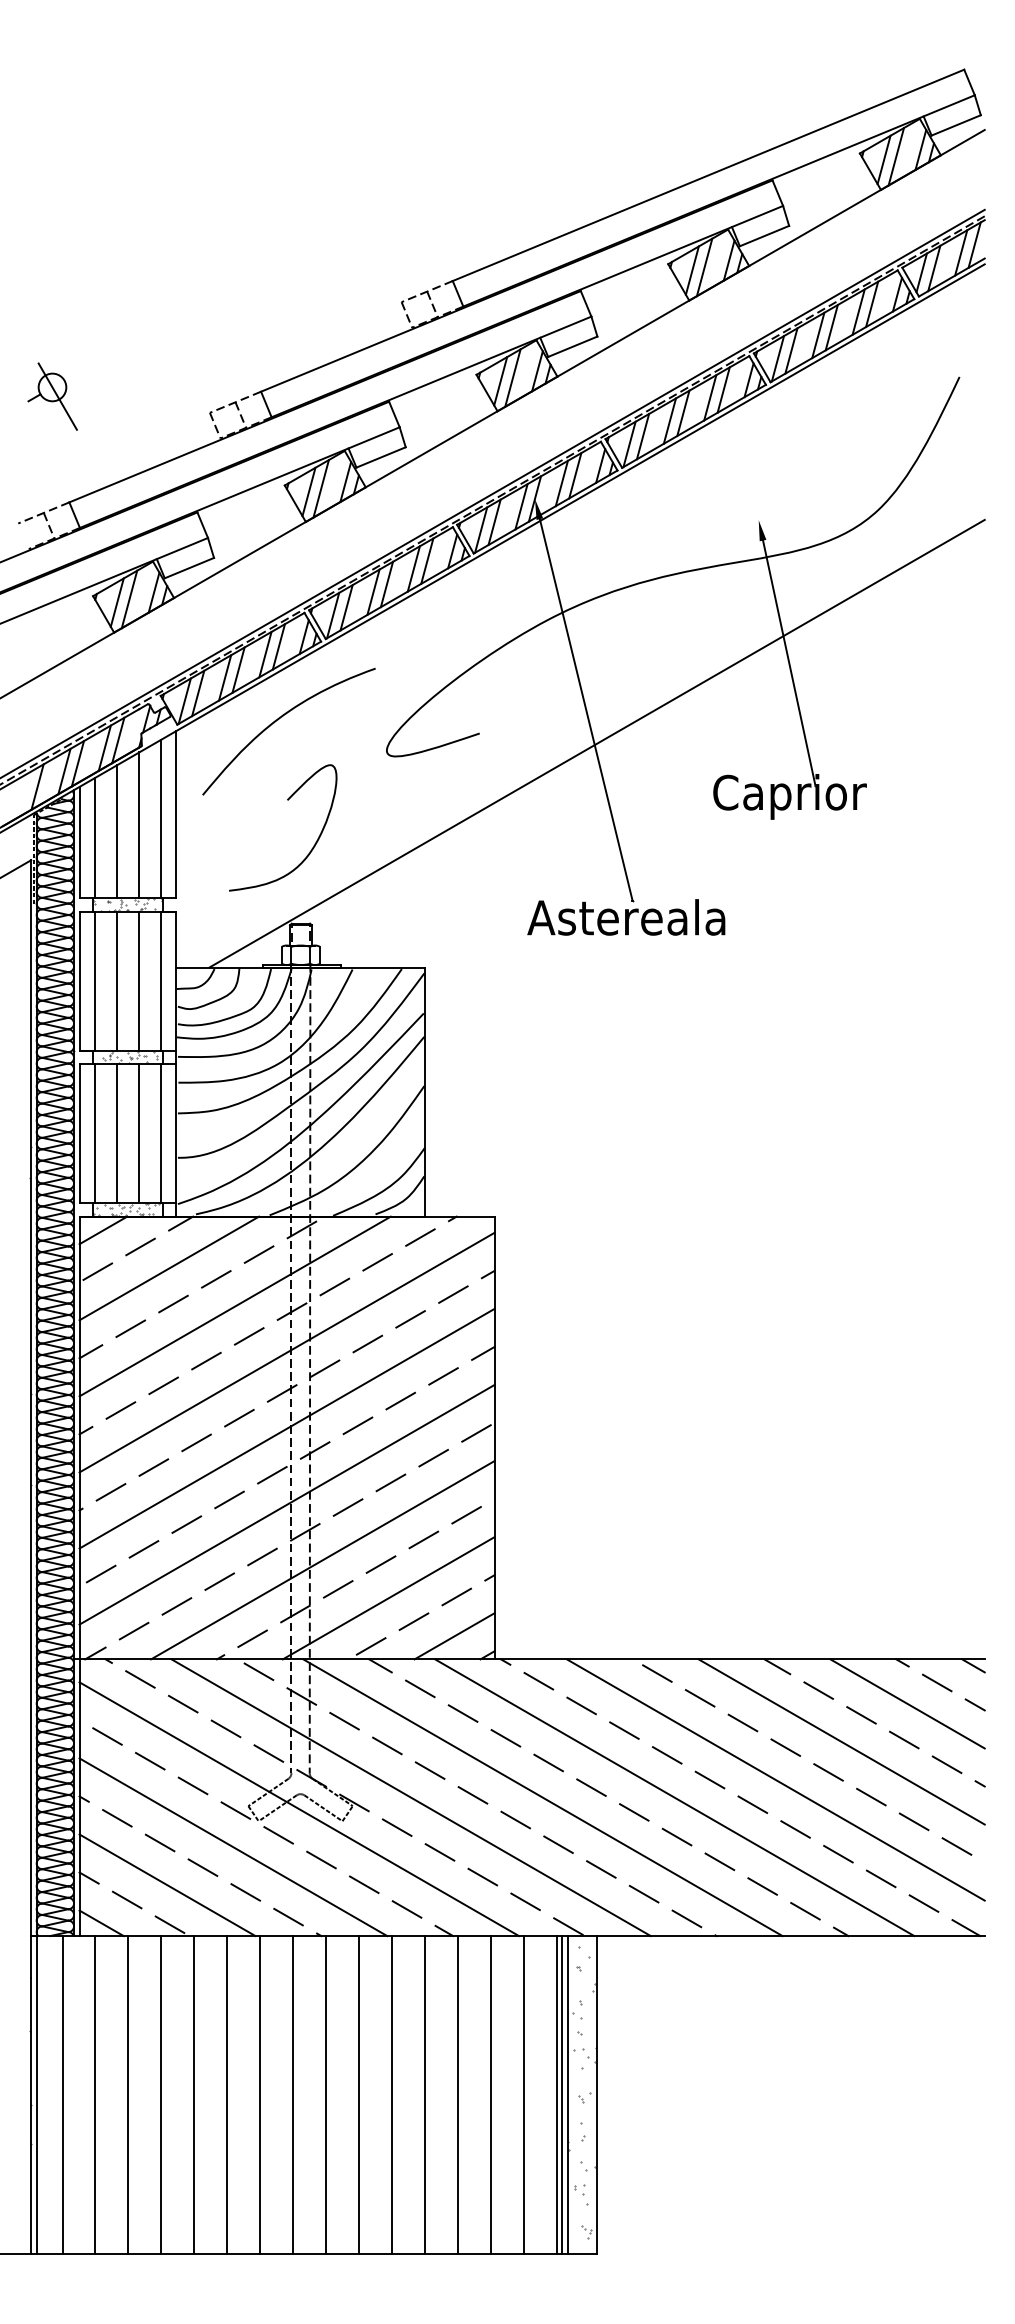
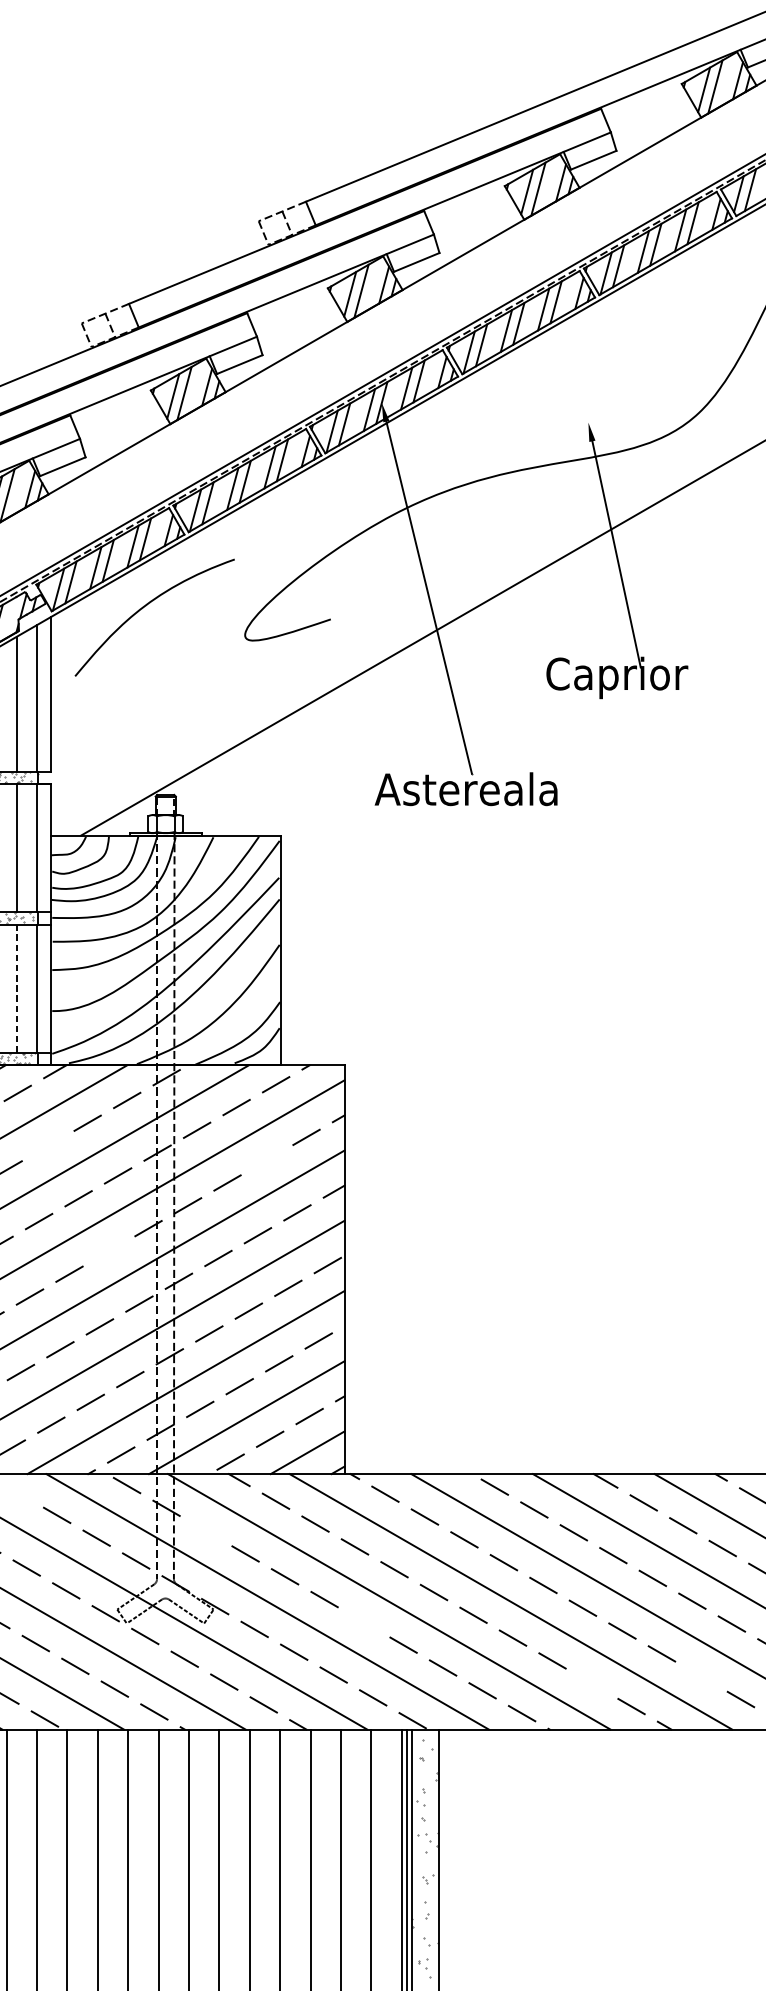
curve: (287, 800) -> (153, 681), removed
line: (139, 1133) -> (16, 988), solid -> dashed
line: (173, 1303) -> (48, 1145), removed
line: (410, 1319) -> (266, 1160), removed
line: (239, 1417) -> (109, 1250), removed
line: (140, 1679) -> (17, 1492), removed
line: (344, 1720) -> (206, 1530), removed
line: (515, 1819) -> (363, 1621), removed
line: (880, 1878) -> (700, 1676), removed
line: (762, 1886) -> (591, 1683), removed

